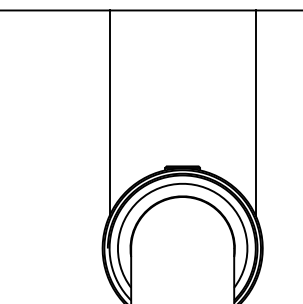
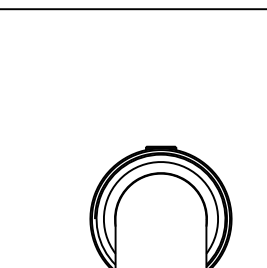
line: (109, 112) -> (96, 99), removed
line: (255, 112) -> (225, 99), removed

